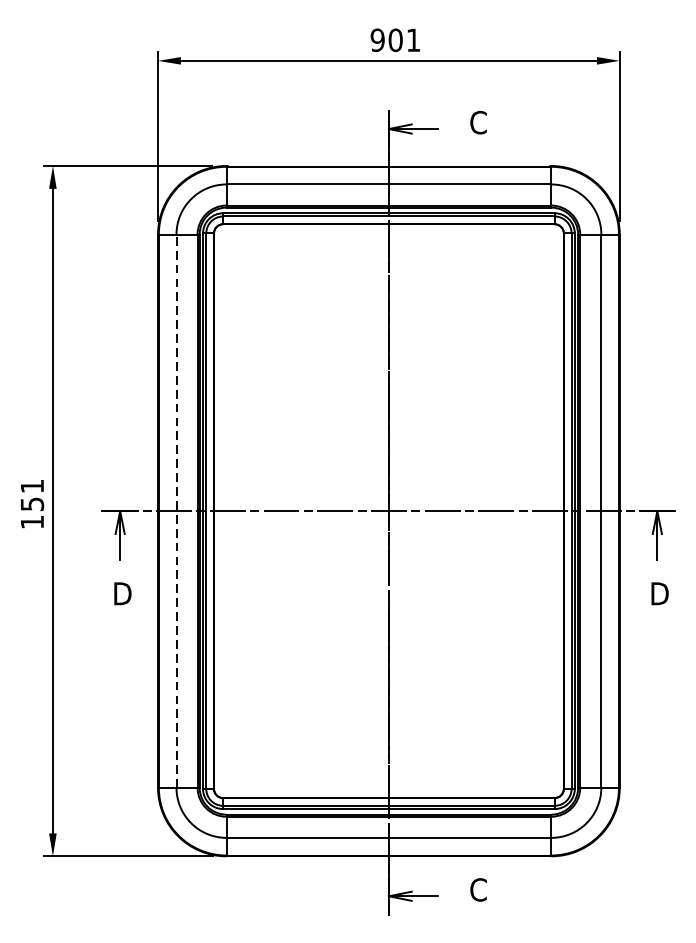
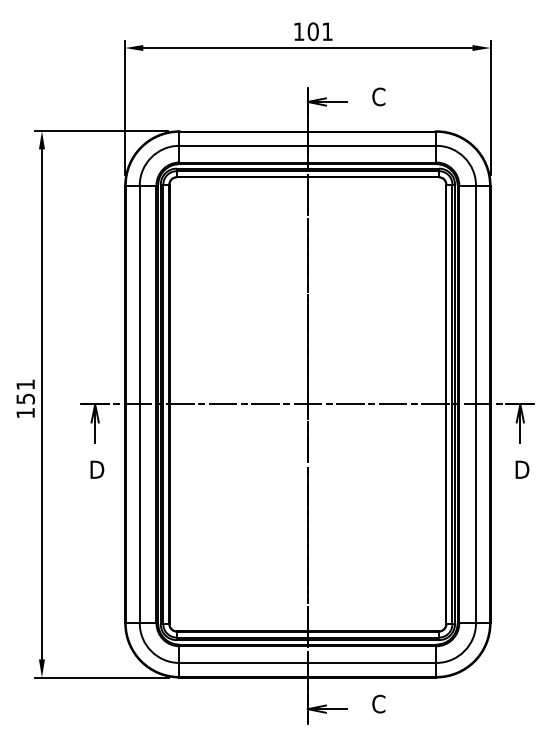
text: (377, 39) -> (298, 31), 901 -> 101
line: (176, 511) -> (139, 404), dashed -> solid

